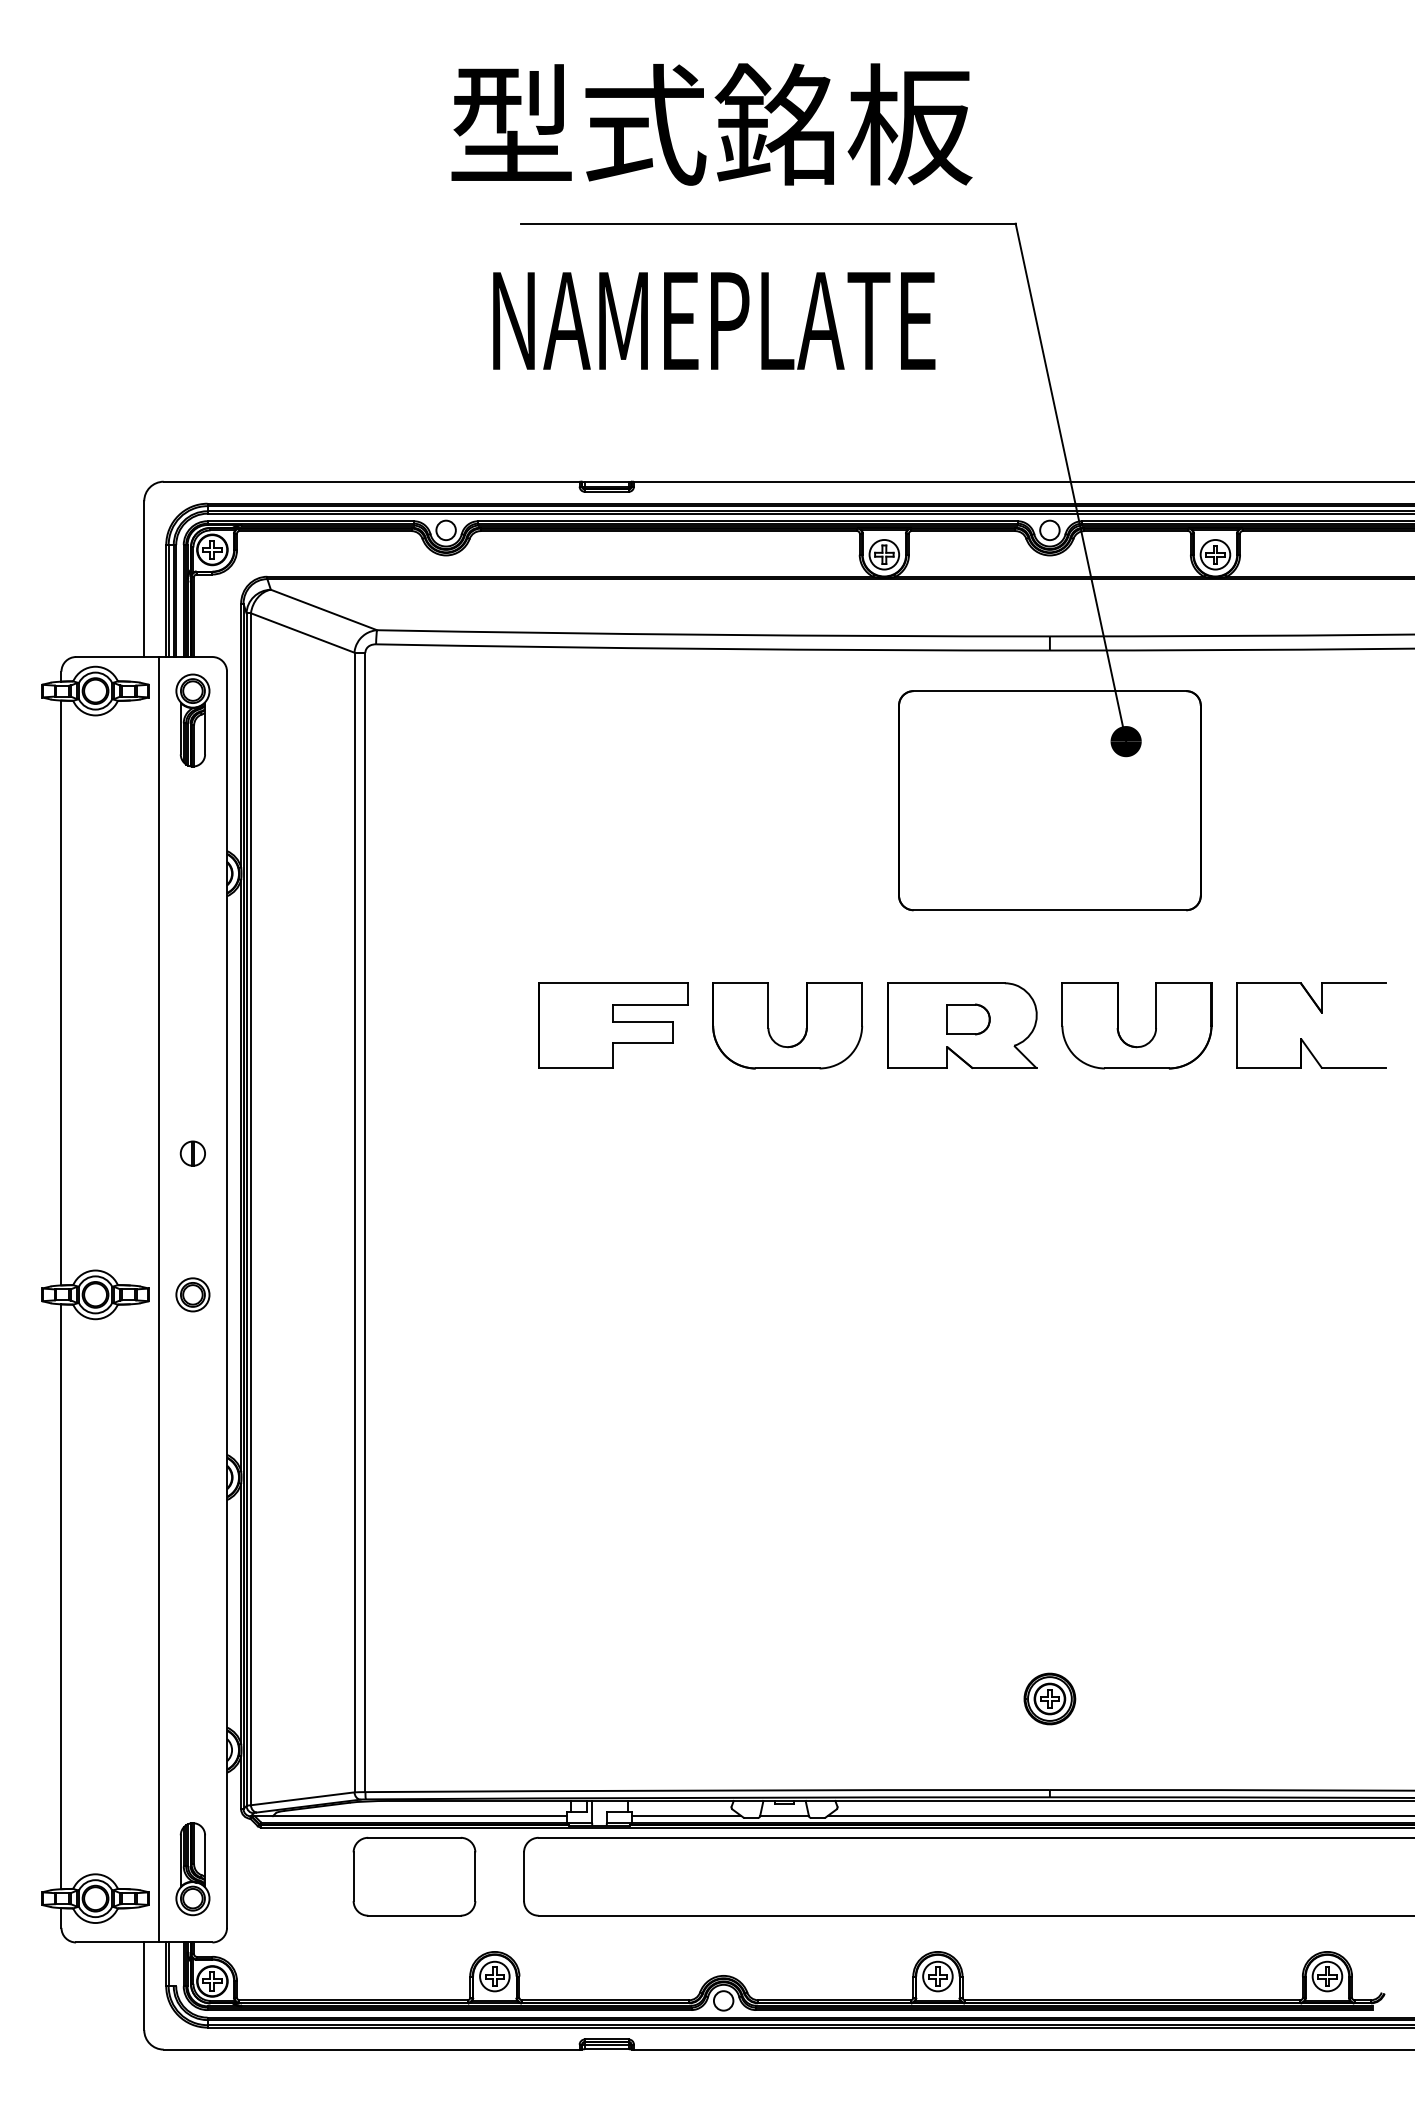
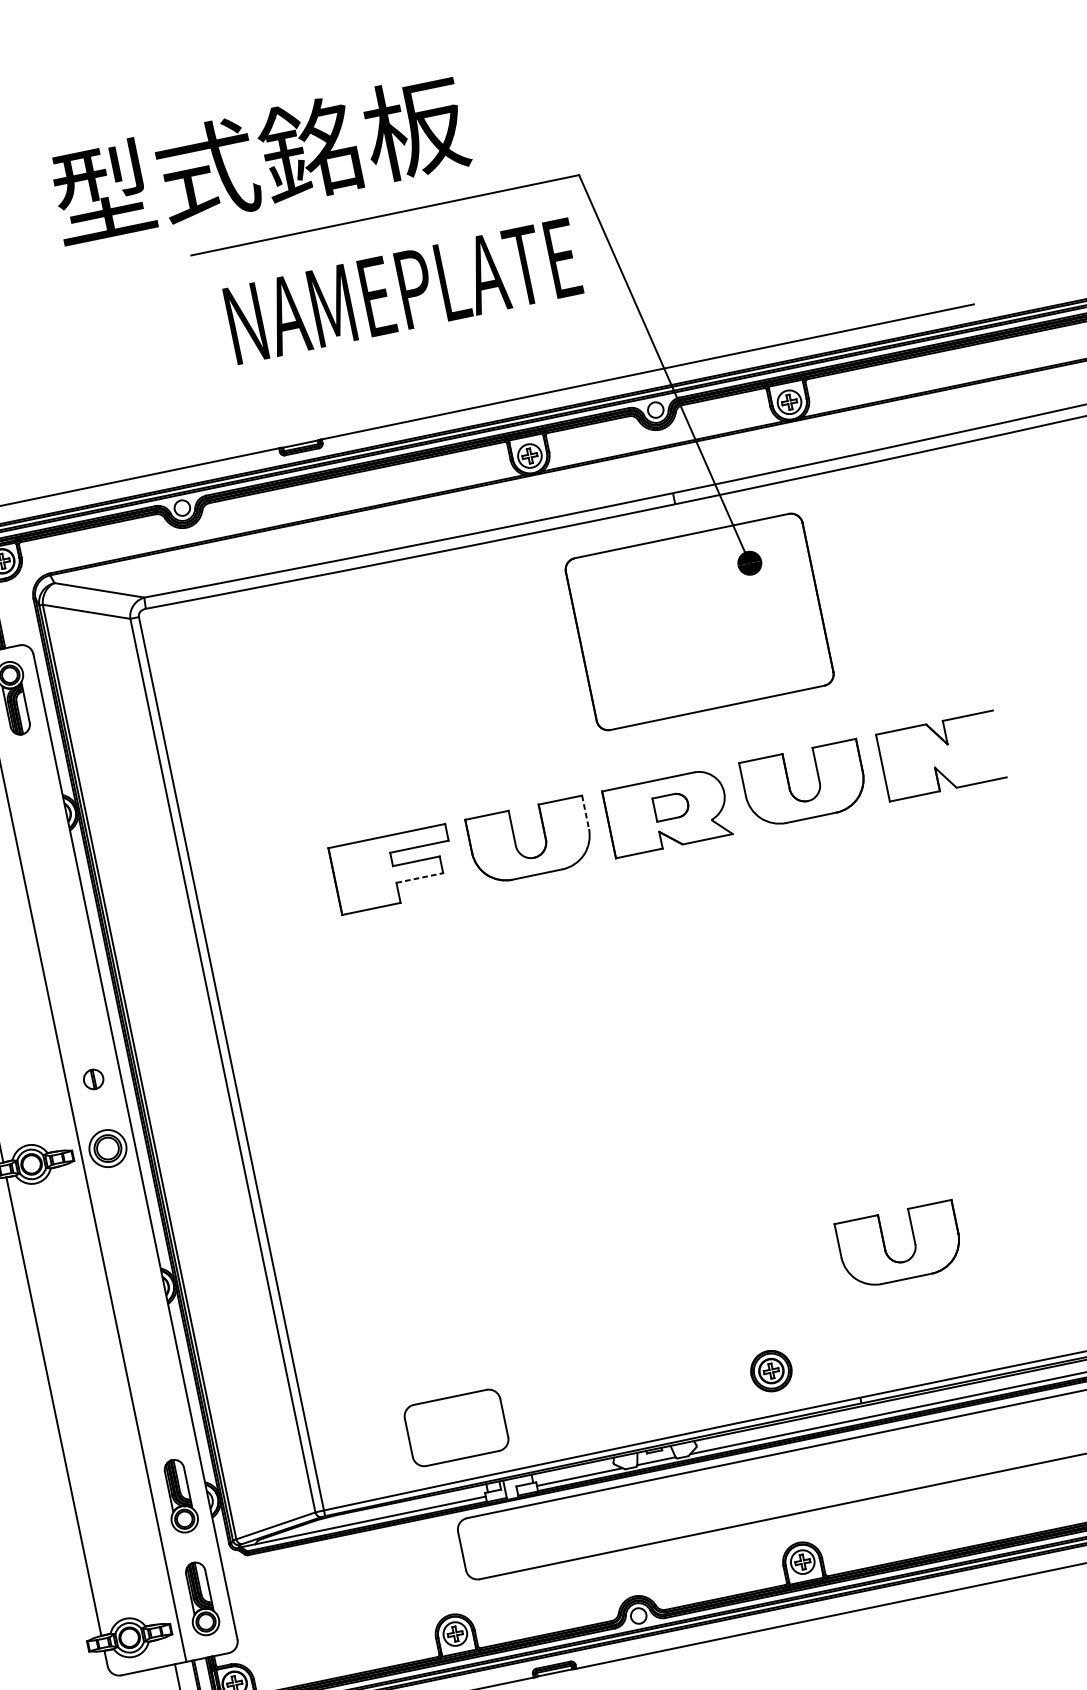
text: (711, 124) -> (259, 160), moved
text: (714, 320) -> (403, 290), moved
line: (862, 1005) -> (585, 813), solid -> dashed
line: (642, 1042) -> (419, 877), solid -> dashed
part: (192, 1153) -> (93, 1079), moved
part: (192, 1294) -> (107, 1148), size x1.4
part: (1118, 1613) -> (885, 1248), added
part: (1049, 1698) -> (770, 1370), moved
part: (192, 1738) -> (179, 1496), added
part: (414, 1876) -> (456, 1427), moved

